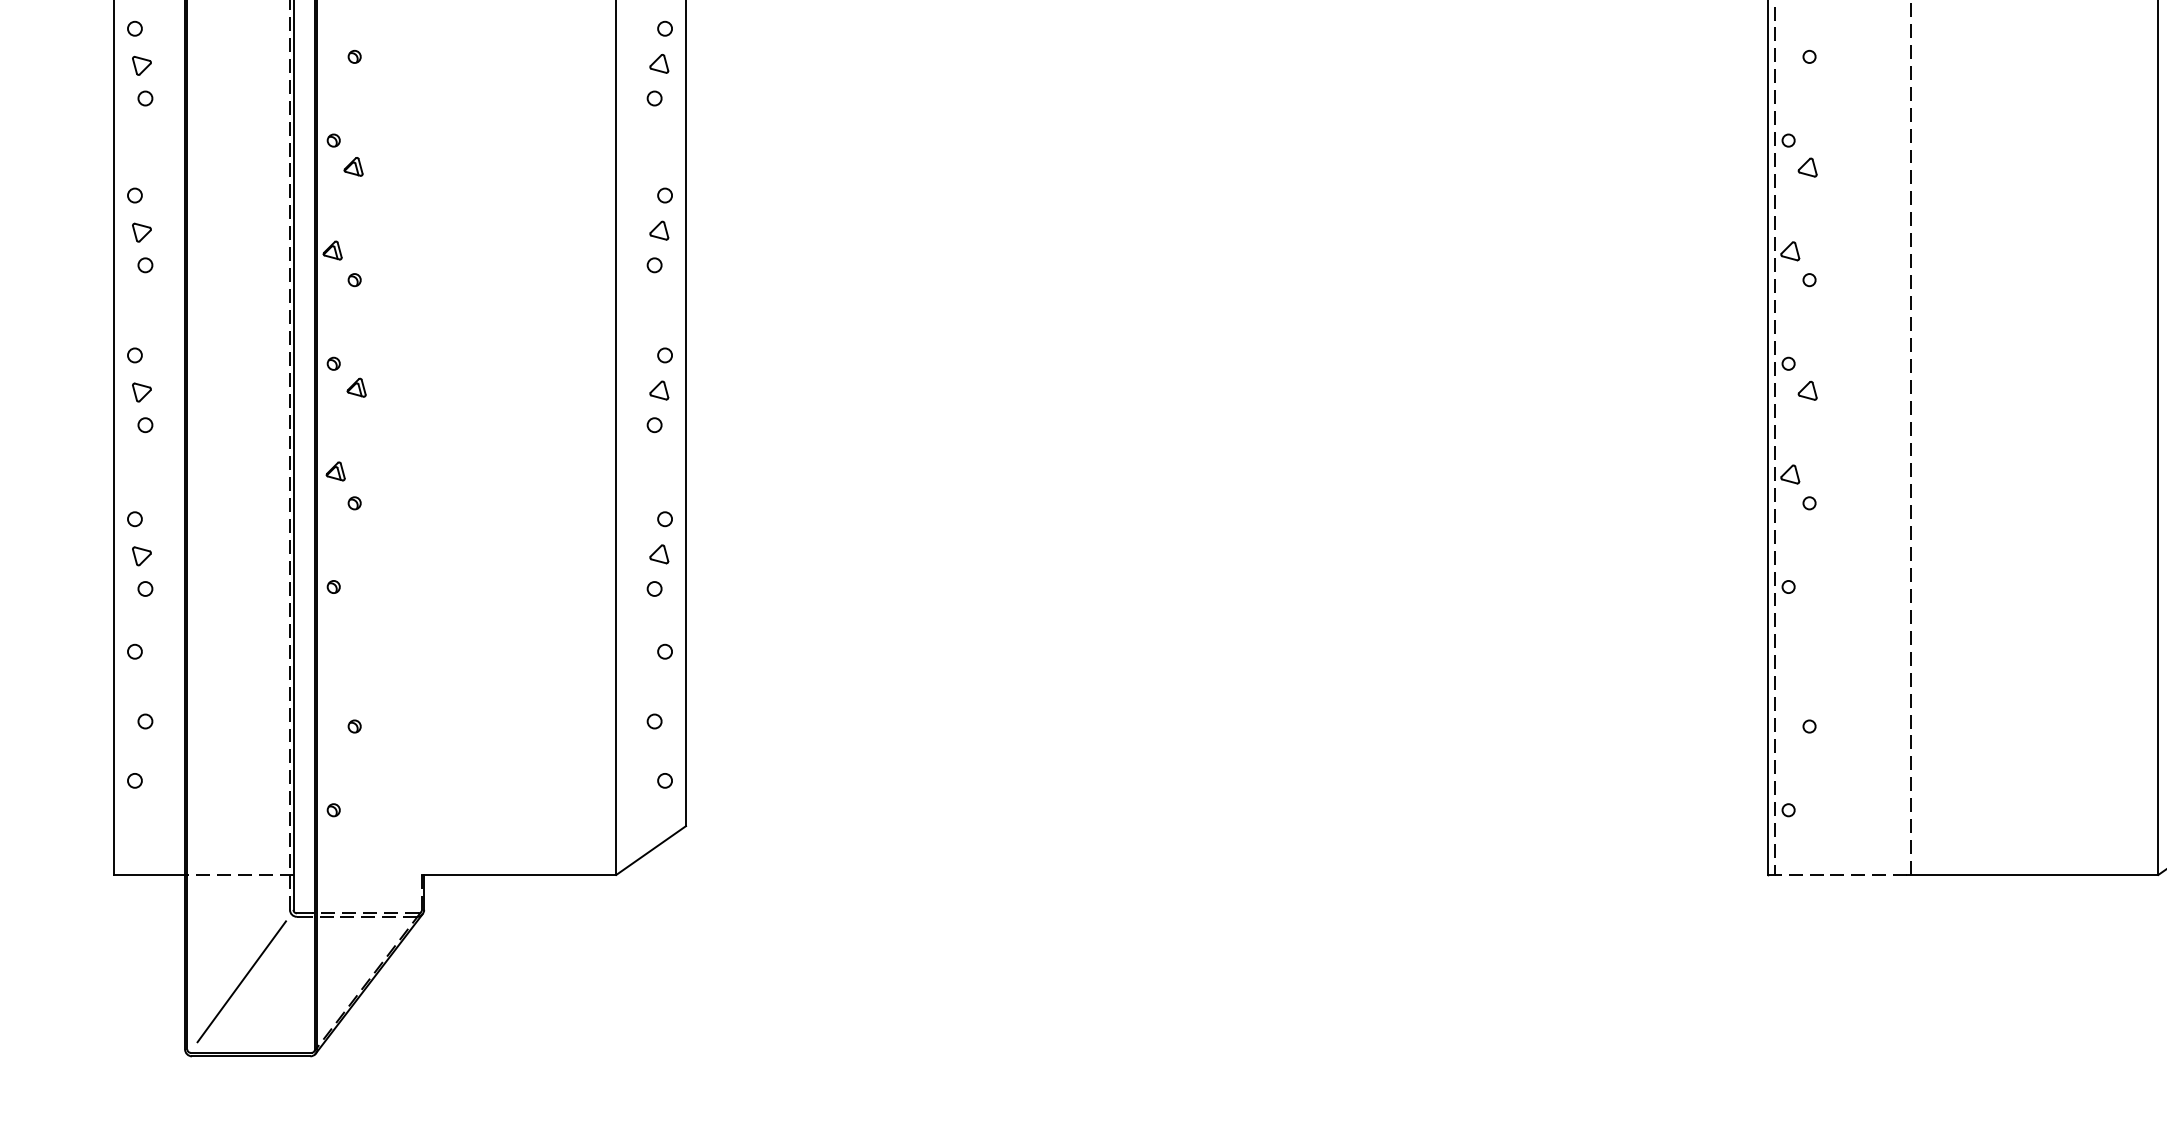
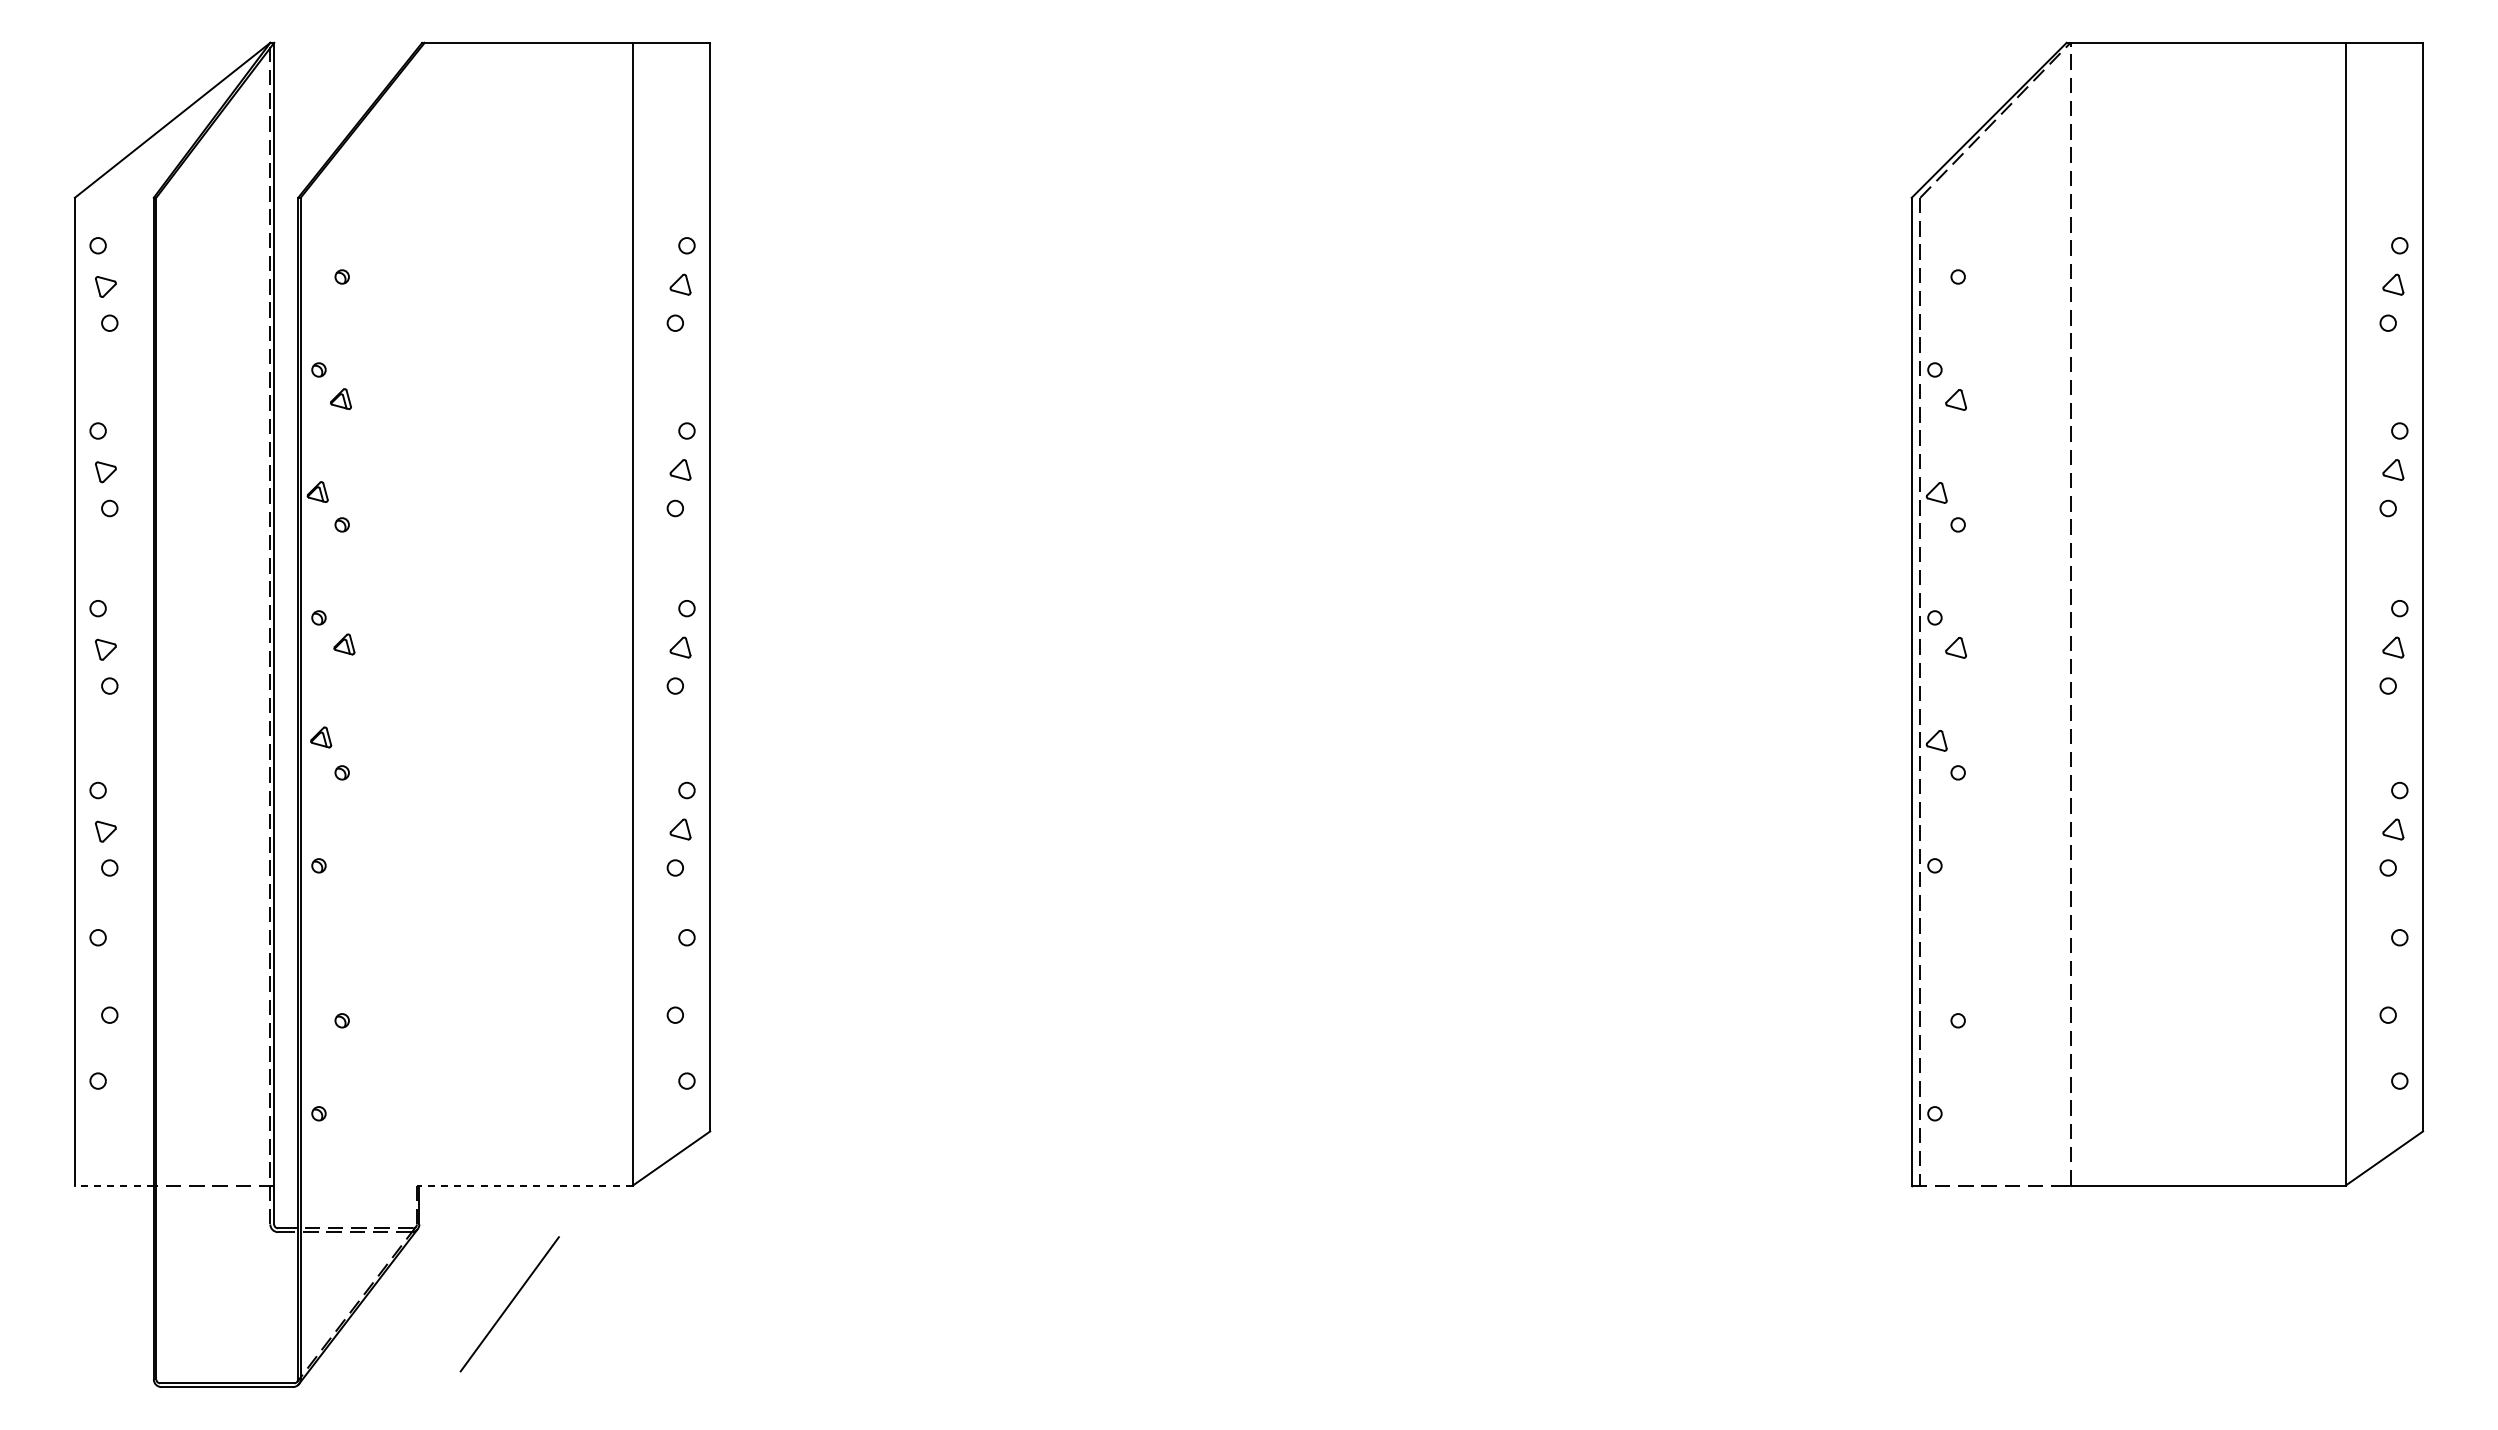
line: (148, 874) -> (113, 1185), solid -> dashed
line: (518, 874) -> (524, 1185), solid -> dashed
line: (241, 981) -> (509, 1304), moved

